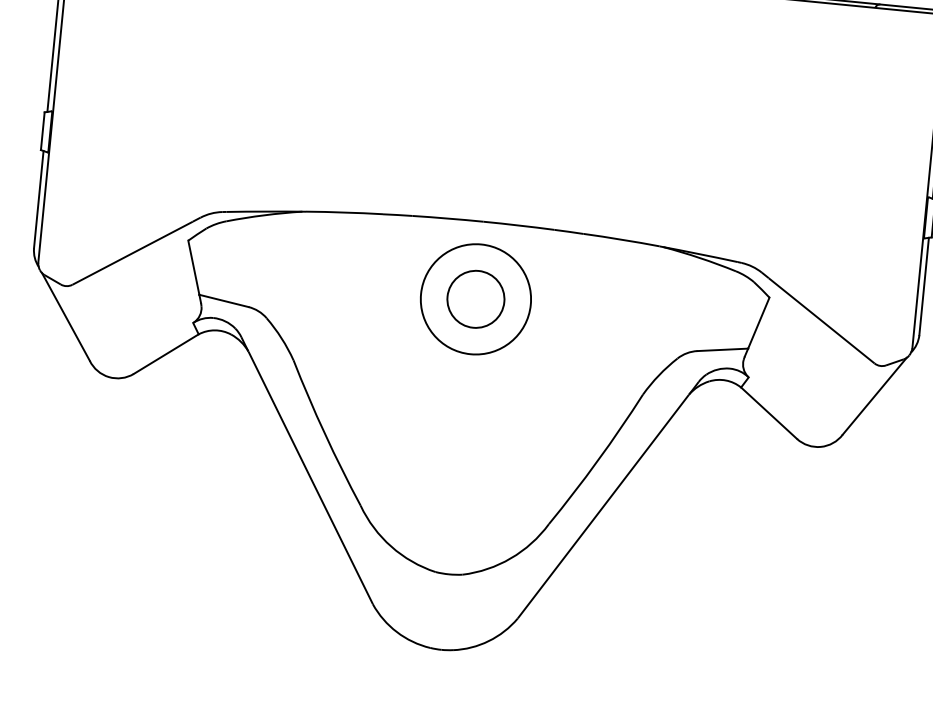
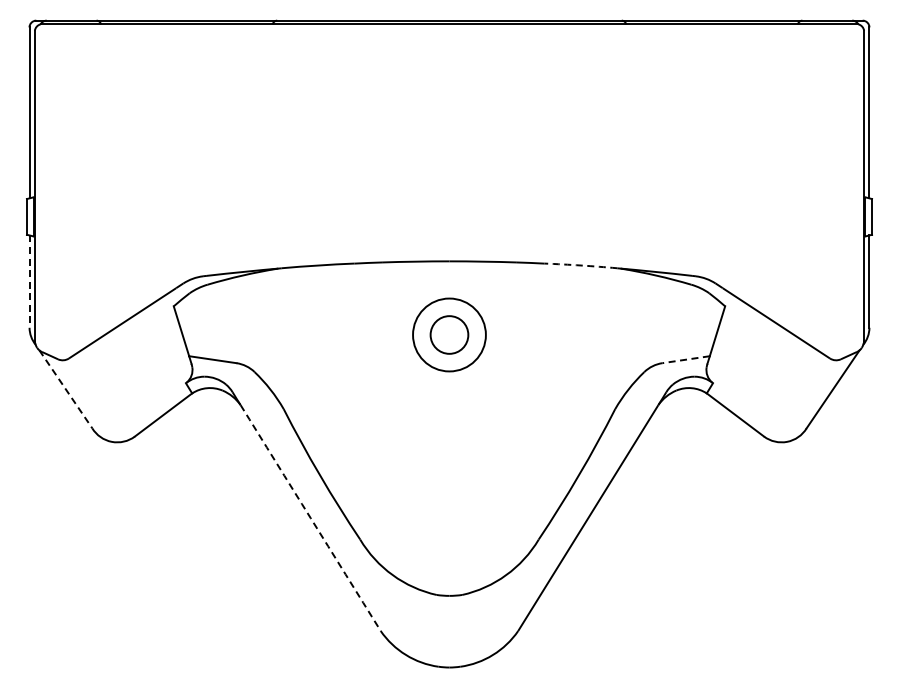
line: (38, 200) -> (29, 282), solid -> dashed
arc: (622, 239) -> (581, 265), solid -> dashed
circle: (476, 298) -> (449, 334), size x0.7
circle: (476, 298) -> (449, 334), size x0.7
line: (66, 317) -> (66, 389), solid -> dashed
line: (723, 349) -> (686, 359), solid -> dashed
arc: (310, 478) -> (310, 518), solid -> dashed

